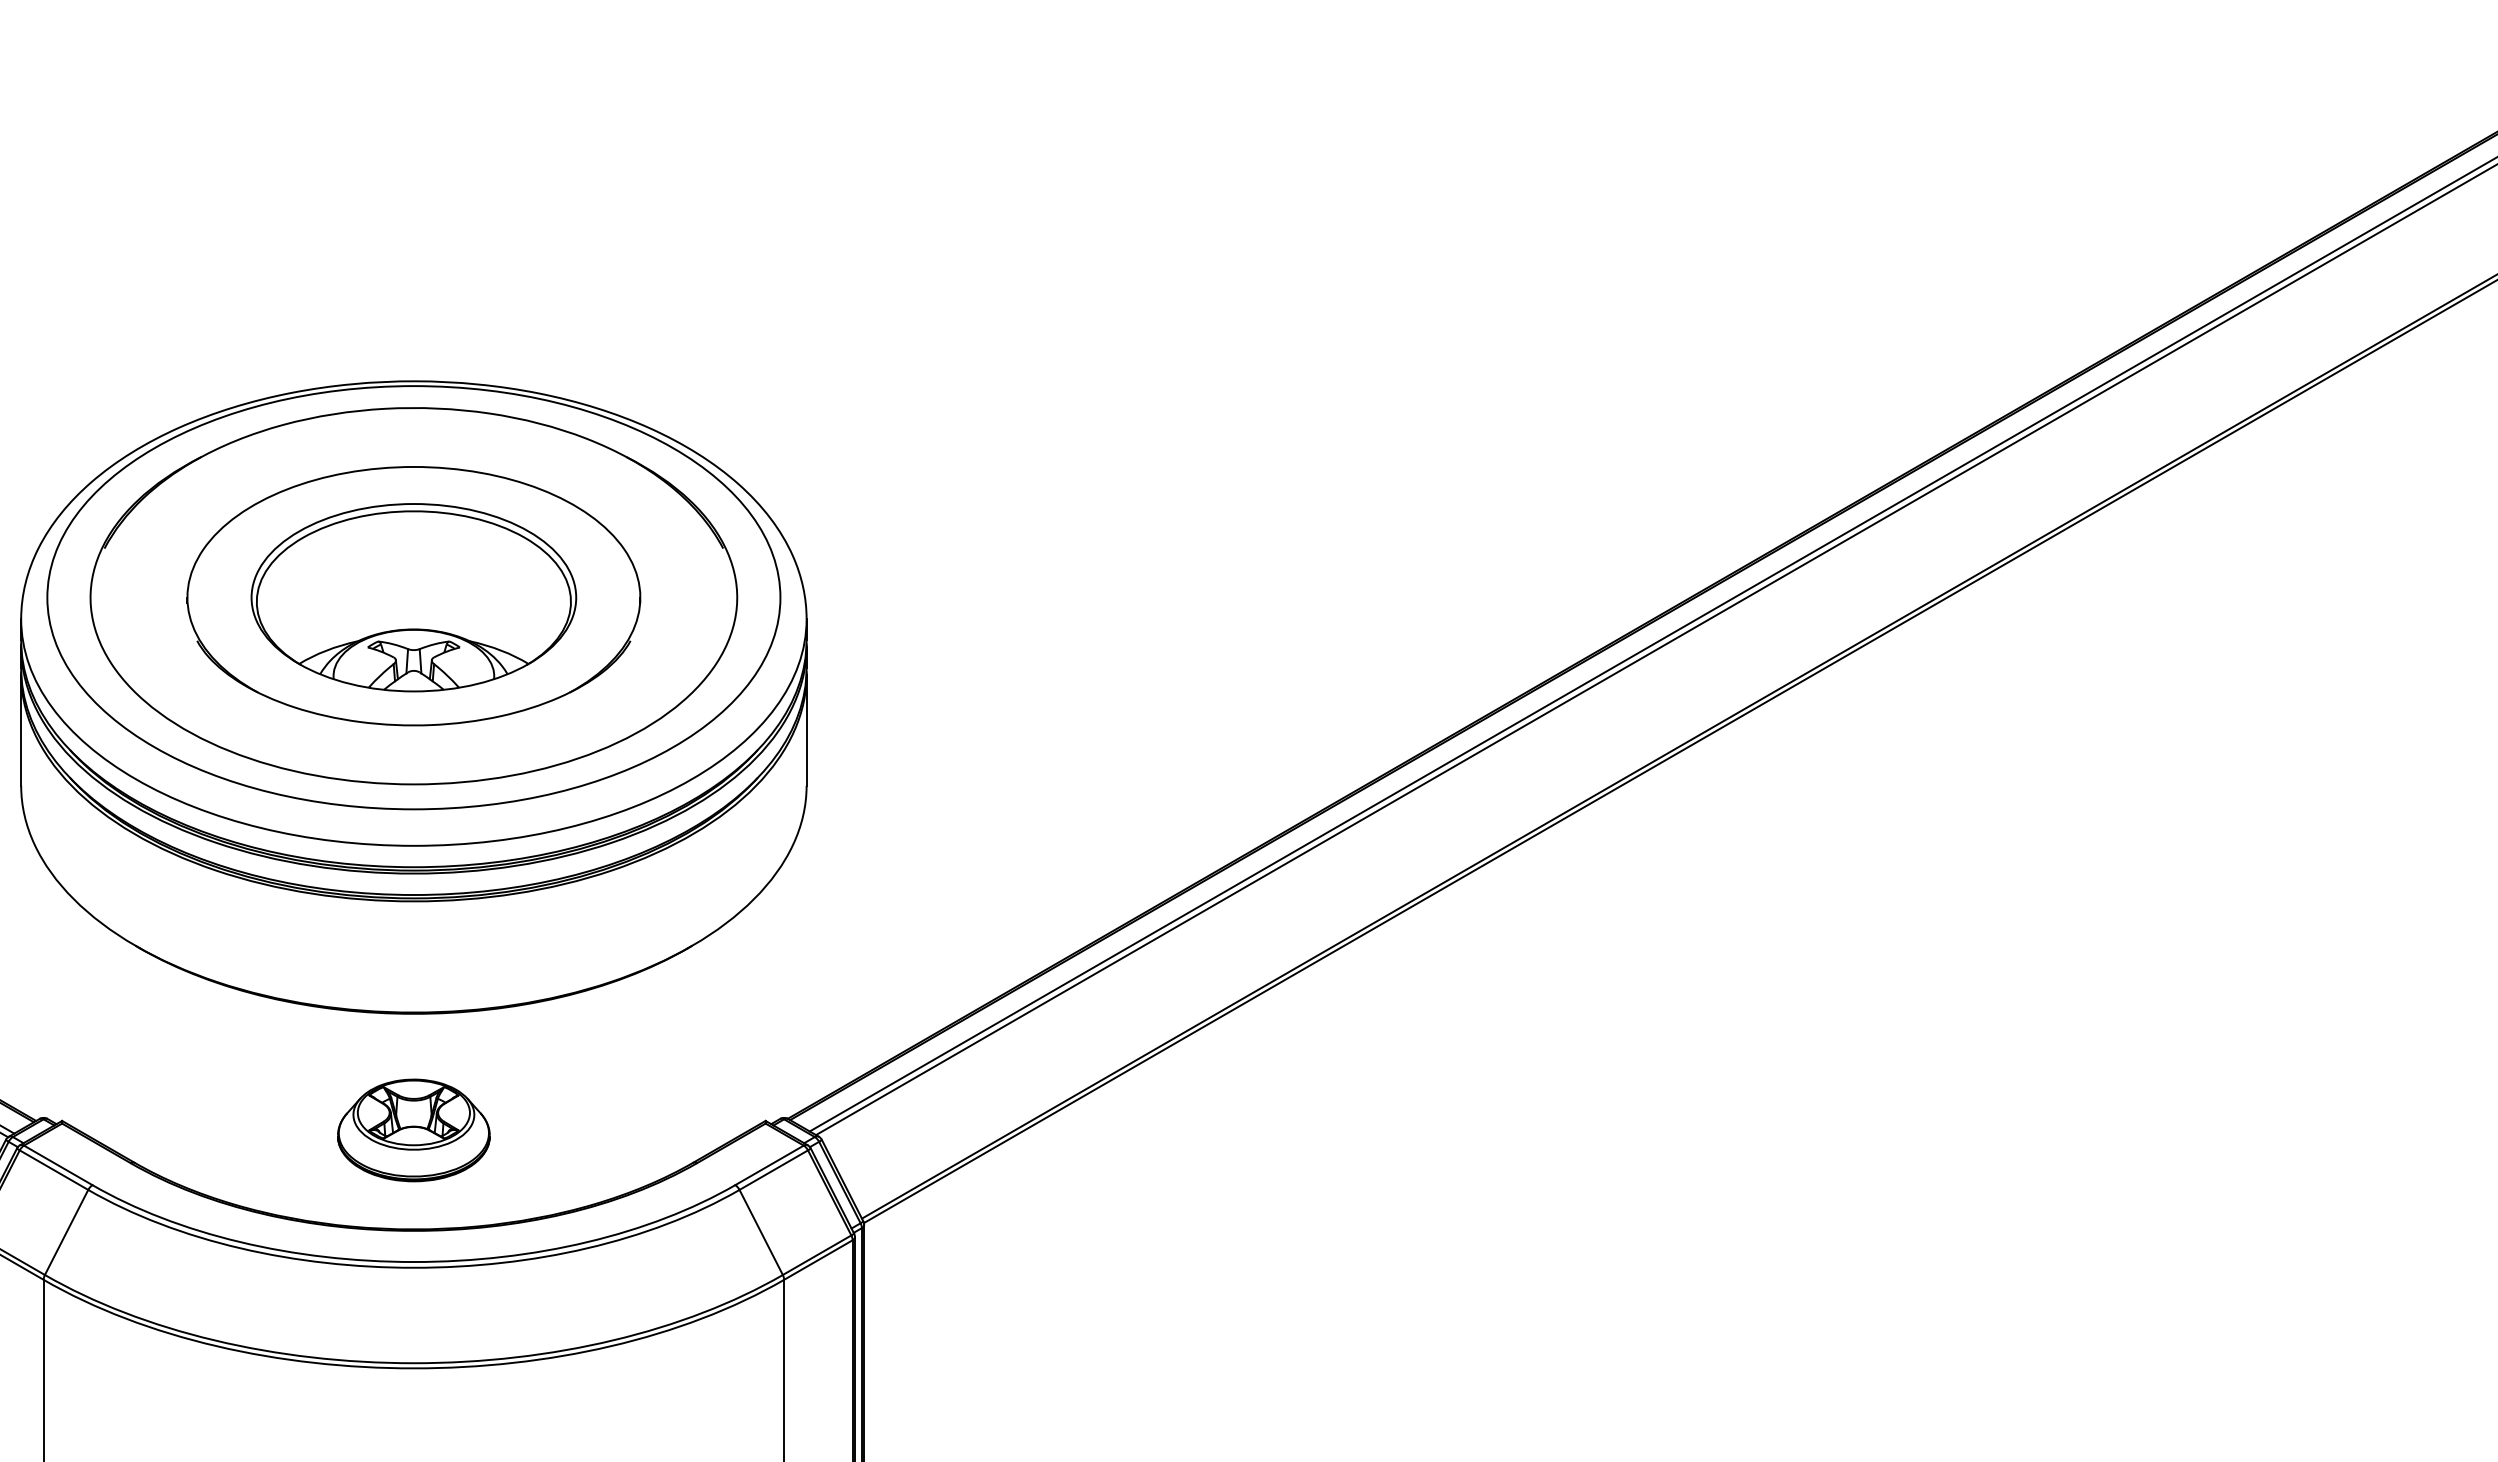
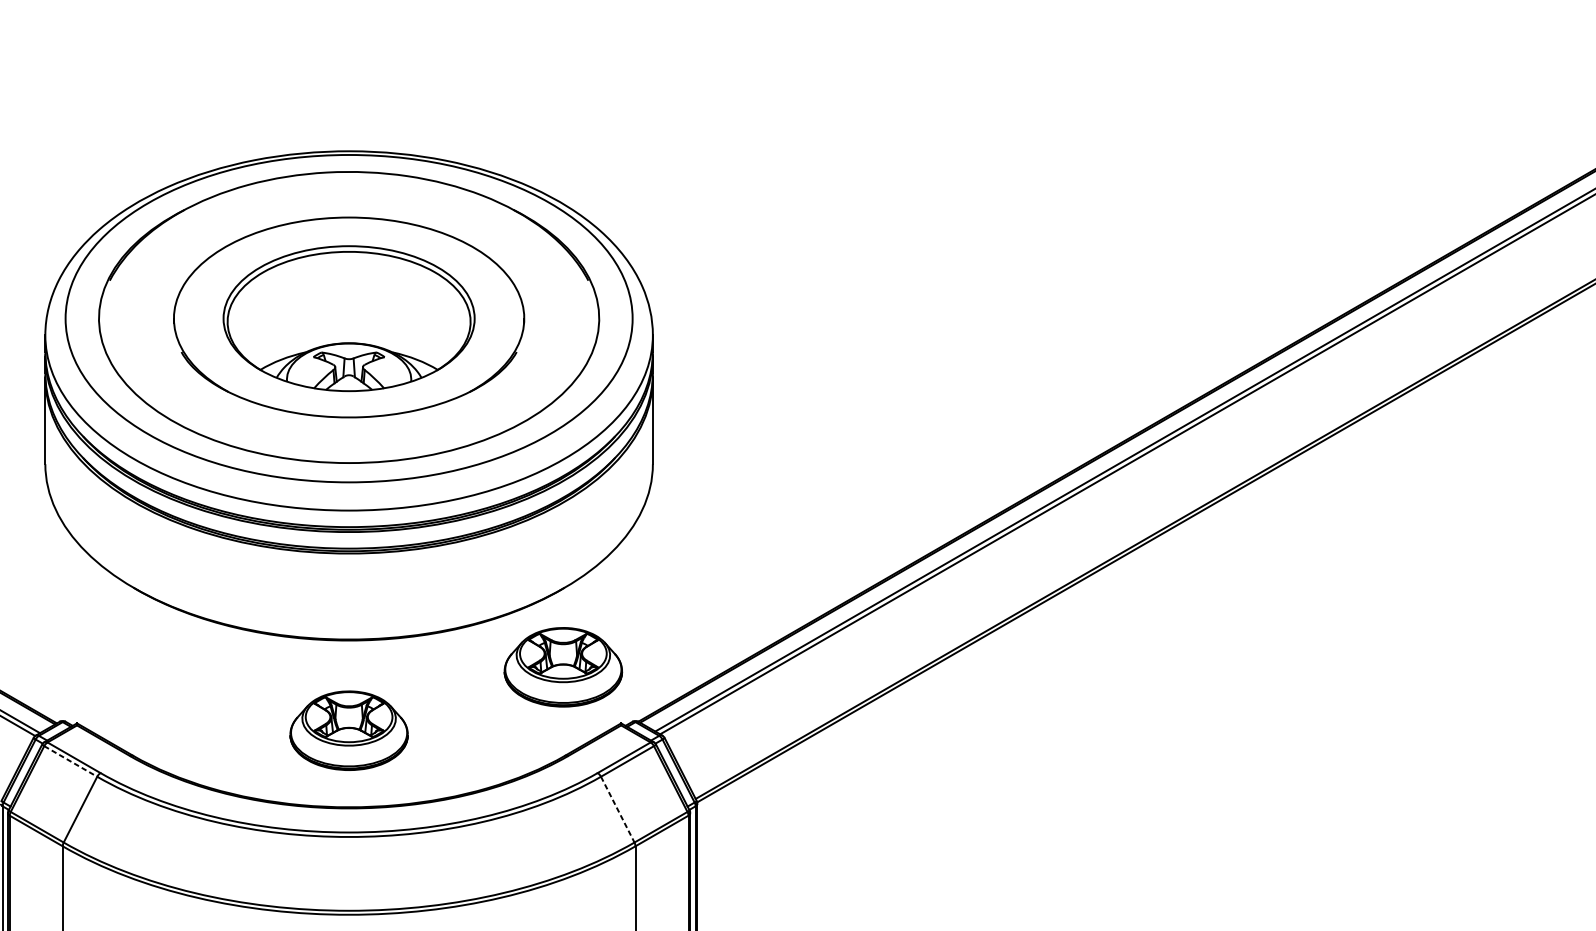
part: (690, 1048) -> (563, 667), added
line: (54, 1170) -> (71, 761), solid -> dashed
line: (761, 1232) -> (617, 809), solid -> dashed

